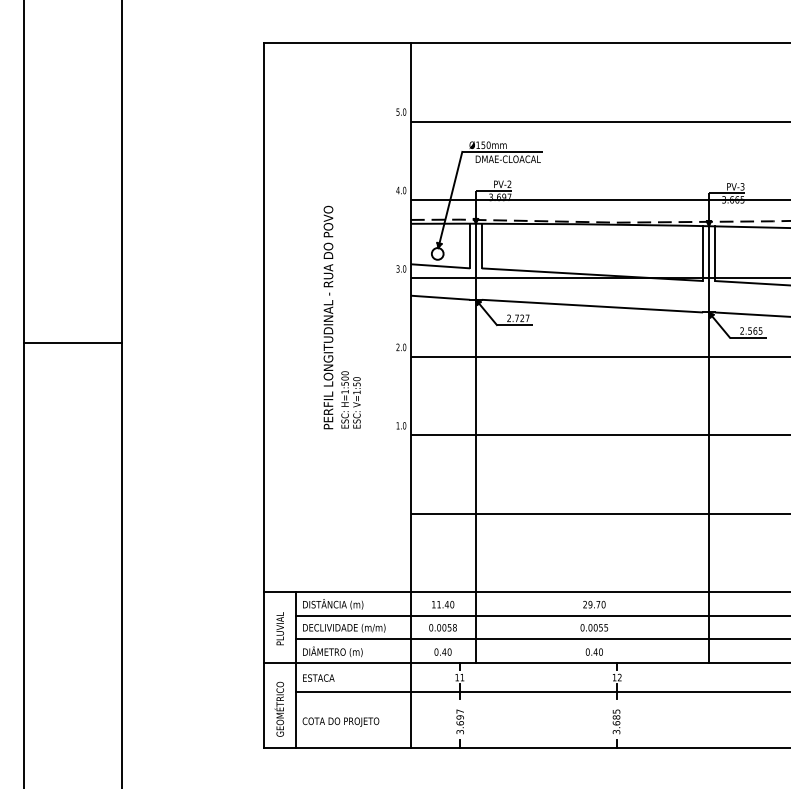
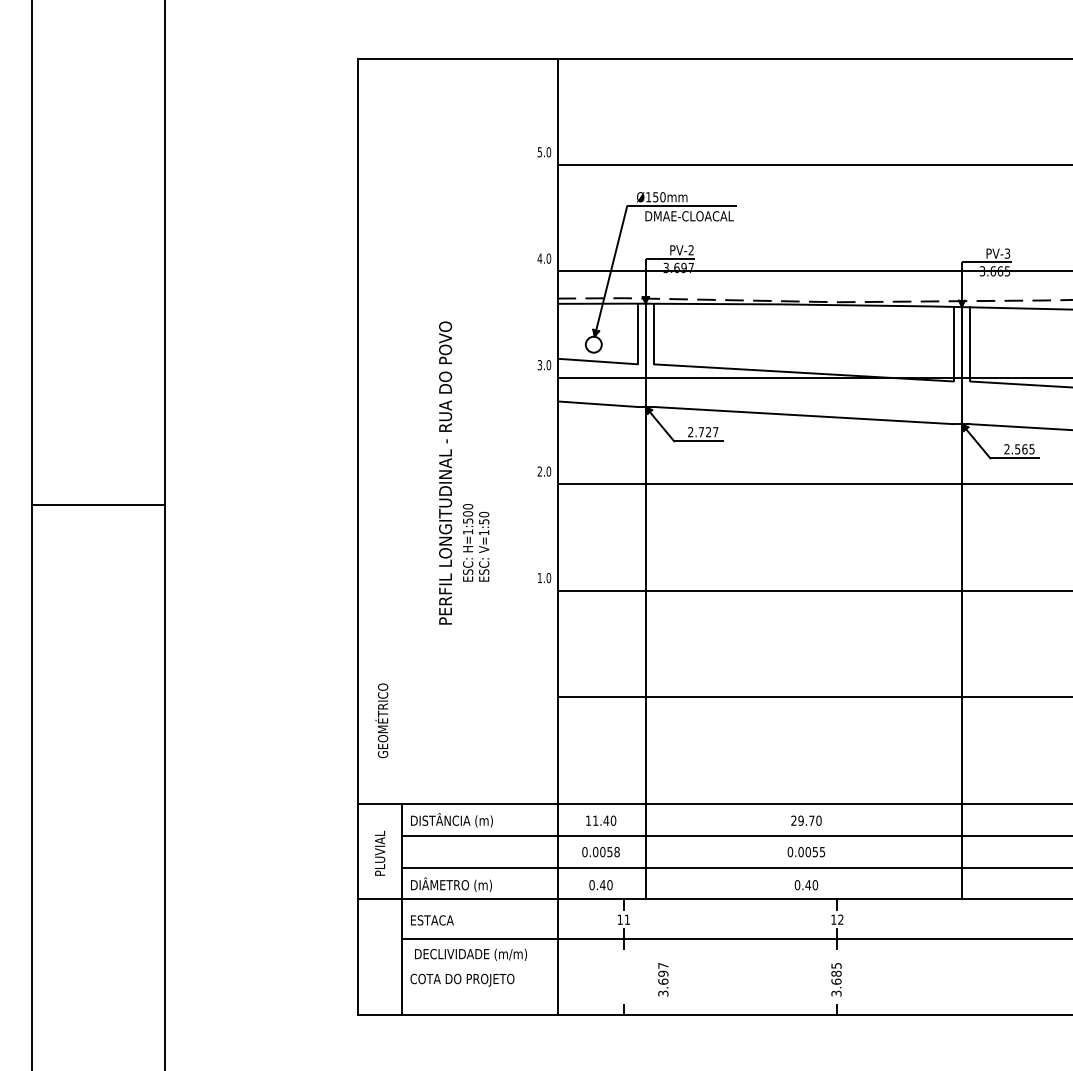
text: (328, 317) -> (445, 472), moved
line: (72, 342) -> (98, 505), moved
text: (343, 628) -> (470, 954), moved
text: (279, 709) -> (381, 720), moved
text: (460, 721) -> (663, 979), moved

